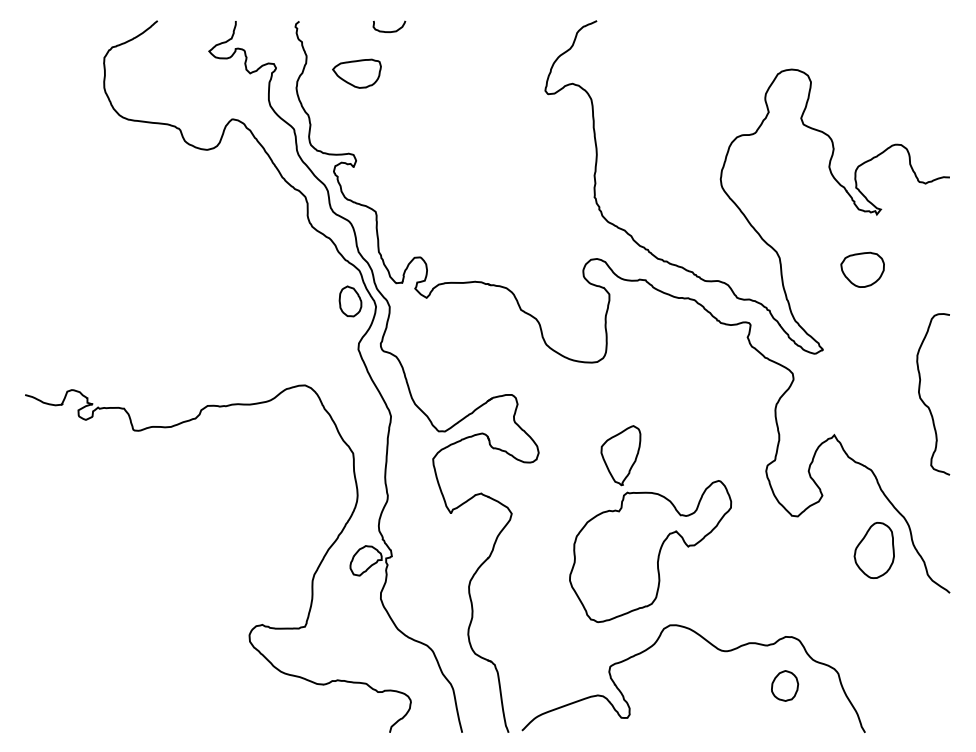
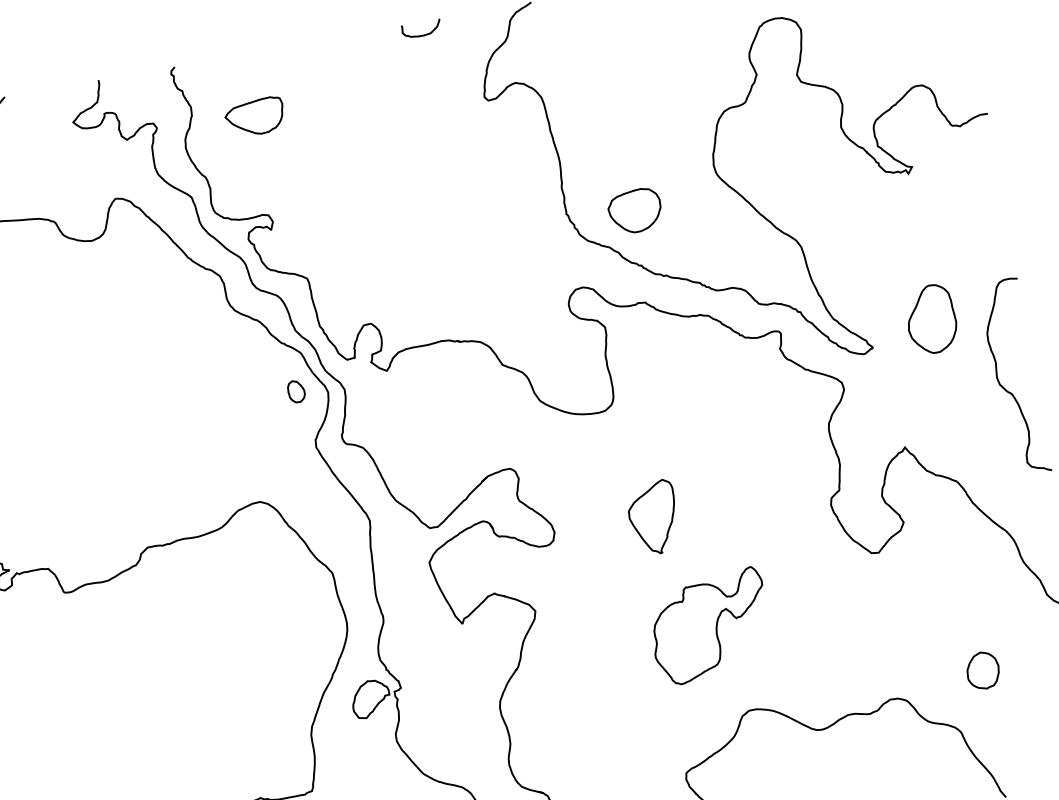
curve: (389, 31) -> (422, 34), moved
part: (862, 269) -> (634, 210), moved
part: (350, 301) -> (296, 391), size x0.6
part: (873, 550) -> (930, 319), moved
part: (650, 551) -> (709, 626), size x0.6
part: (785, 685) -> (983, 669), moved

